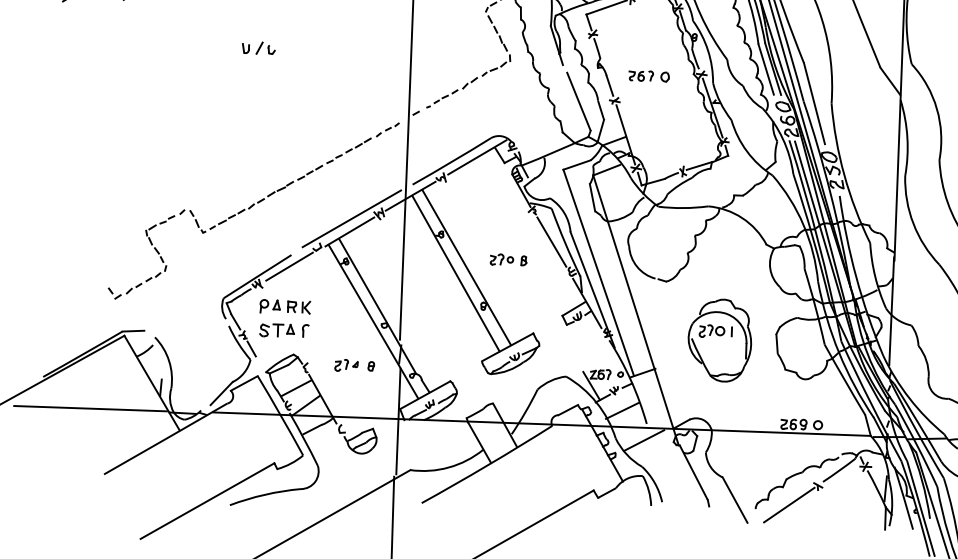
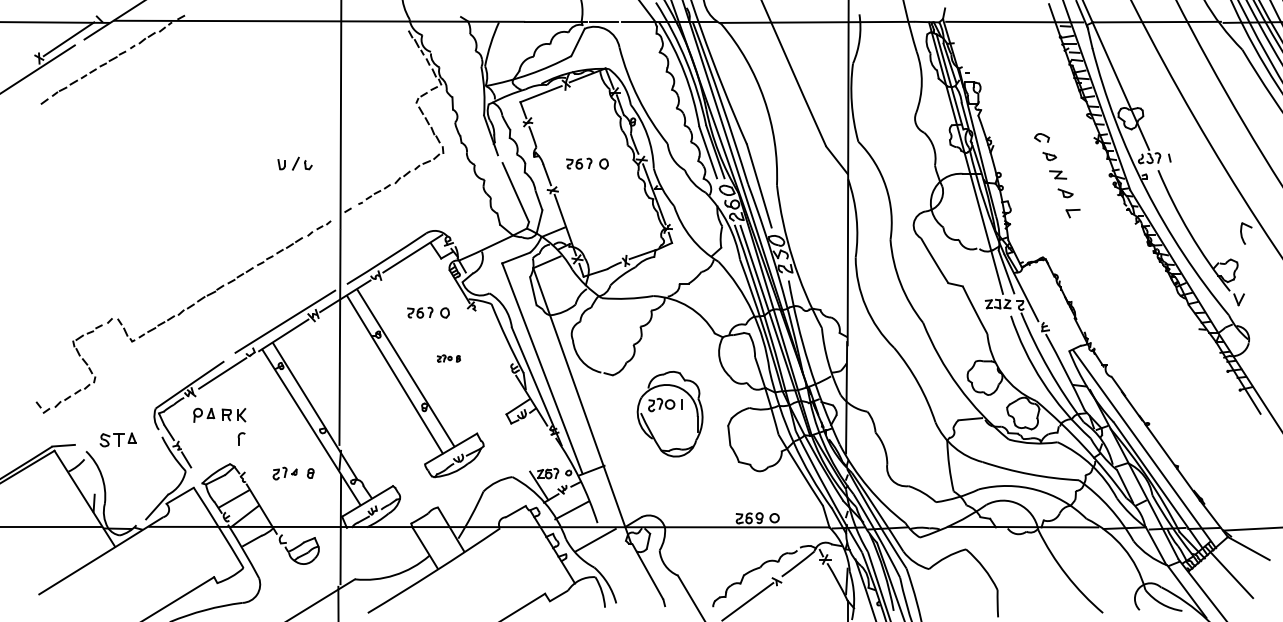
part: (258, 47) -> (294, 163), moved
part: (490, 214) -> (428, 312), added
line: (551, 242) -> (492, 338), removed
part: (508, 259) -> (448, 358), size x0.6
part: (276, 330) -> (117, 439), moved
part: (719, 340) -> (669, 414), moved

